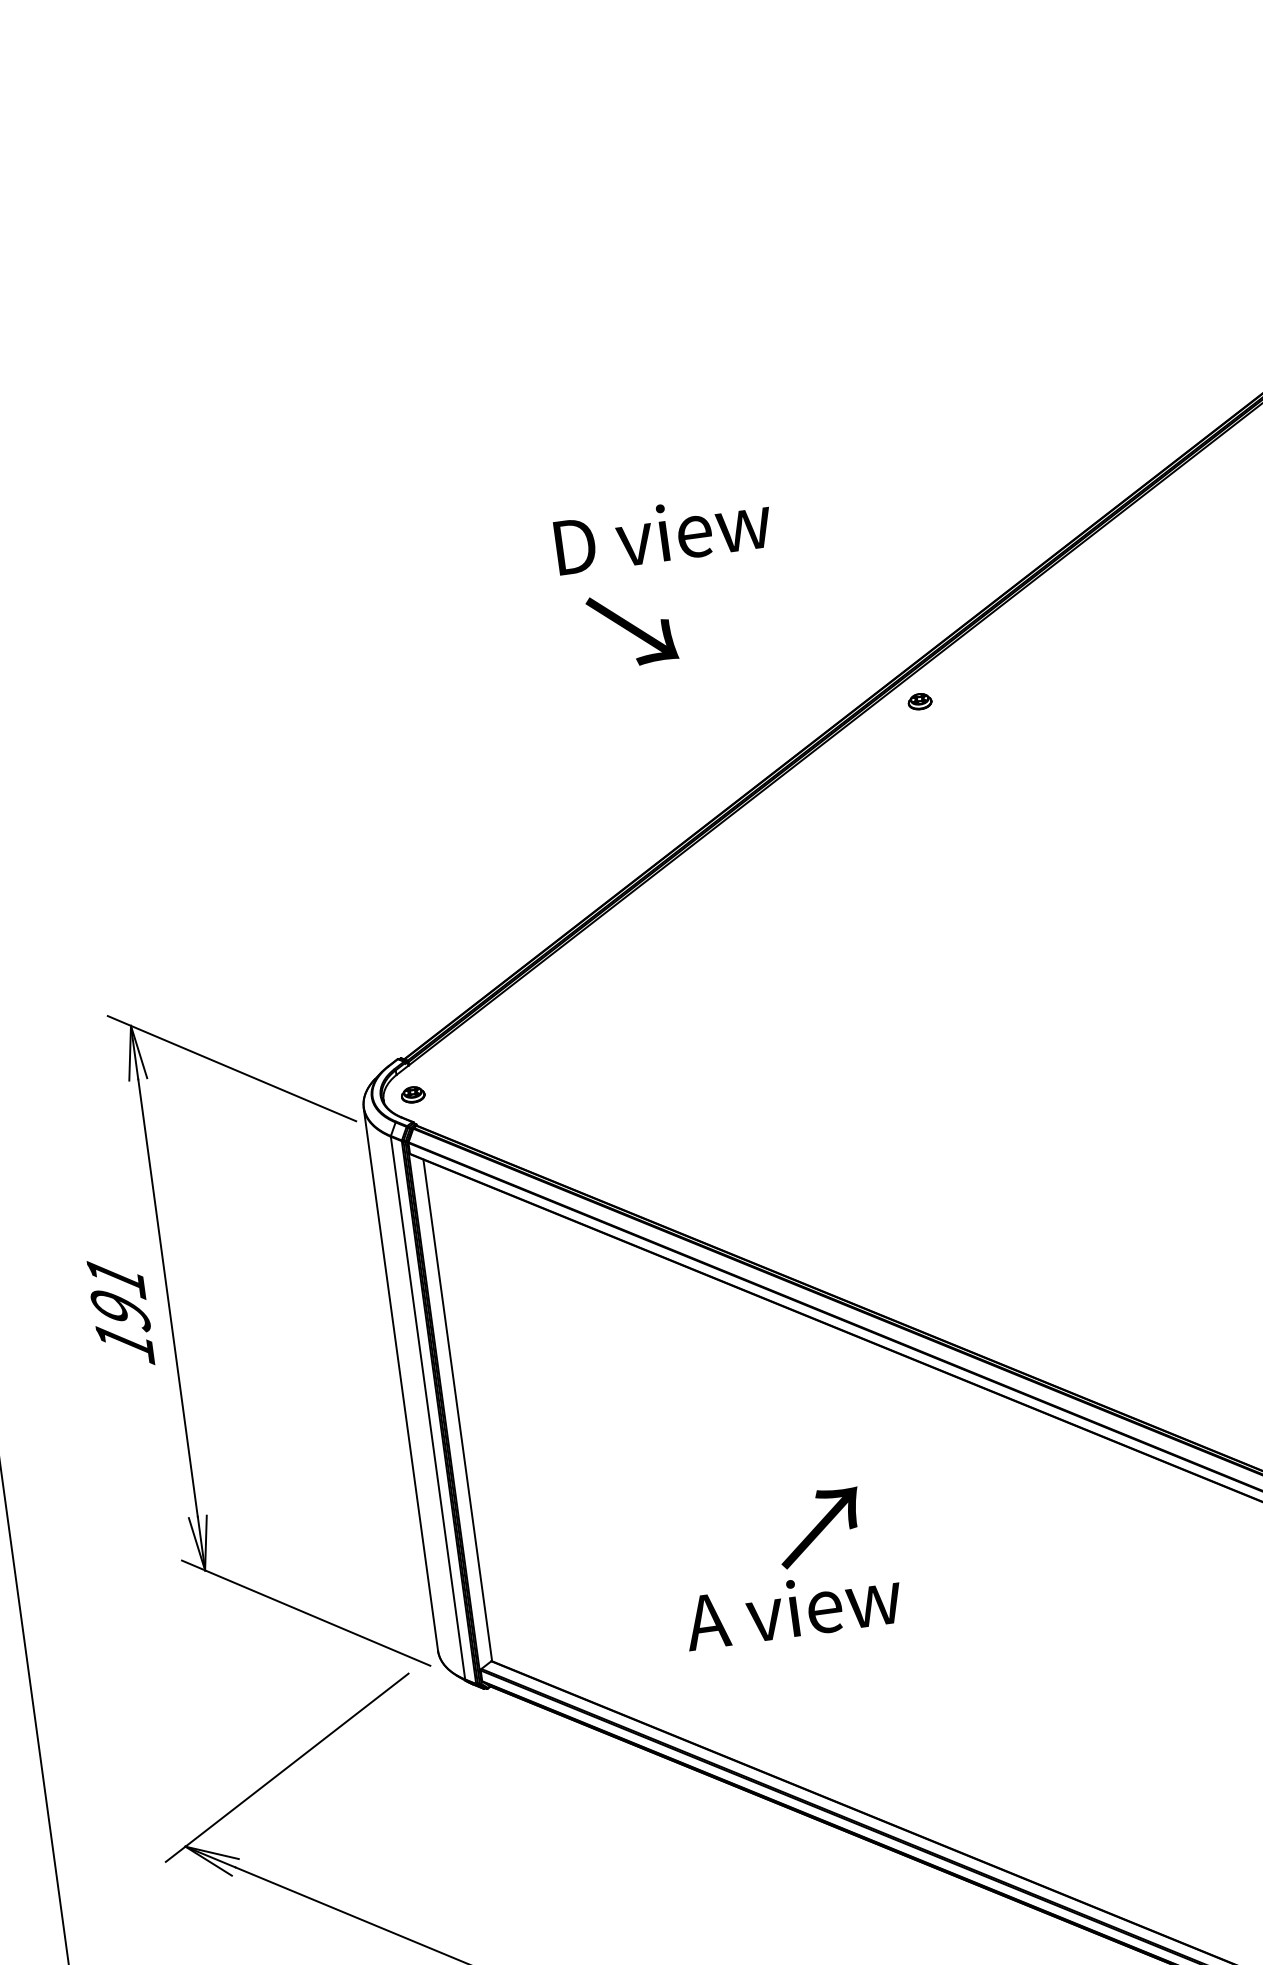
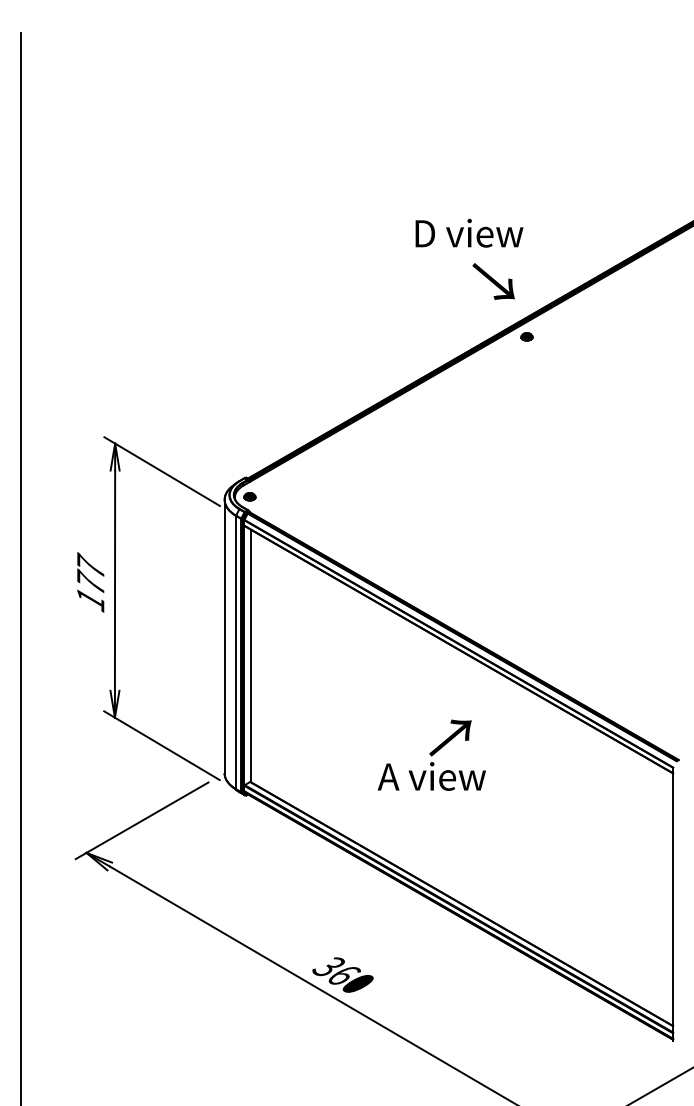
text: (663, 531) -> (469, 232), moved
text: (631, 629) -> (493, 281), moved
text: (117, 1290) -> (90, 573), 191 -> 177
text: (786, 1565) -> (431, 754), moved

